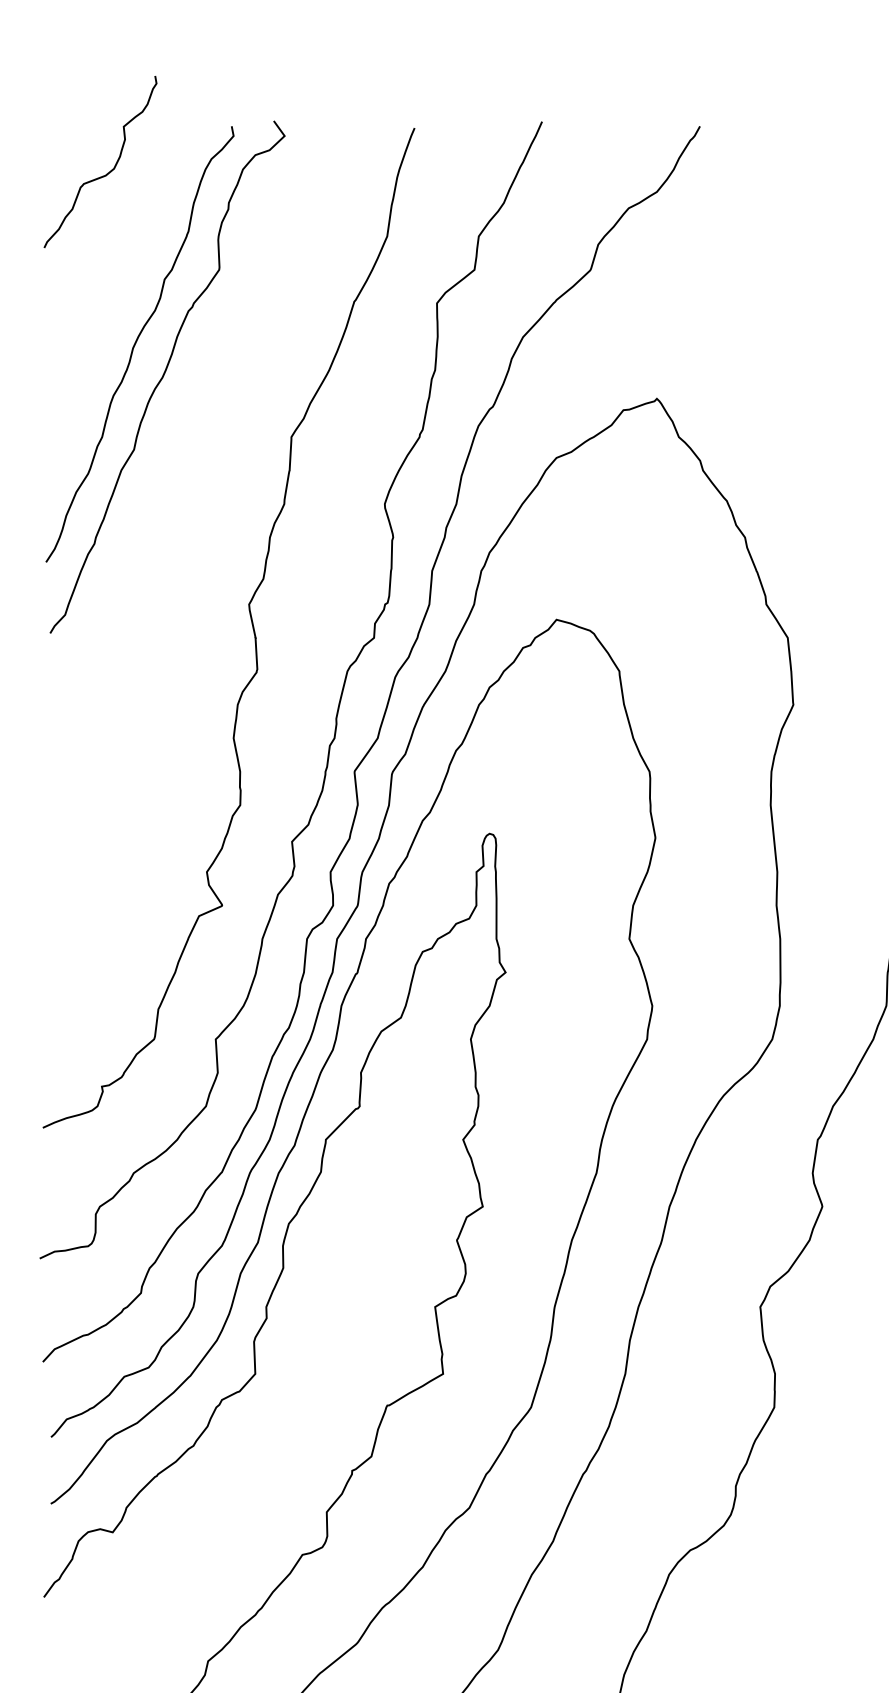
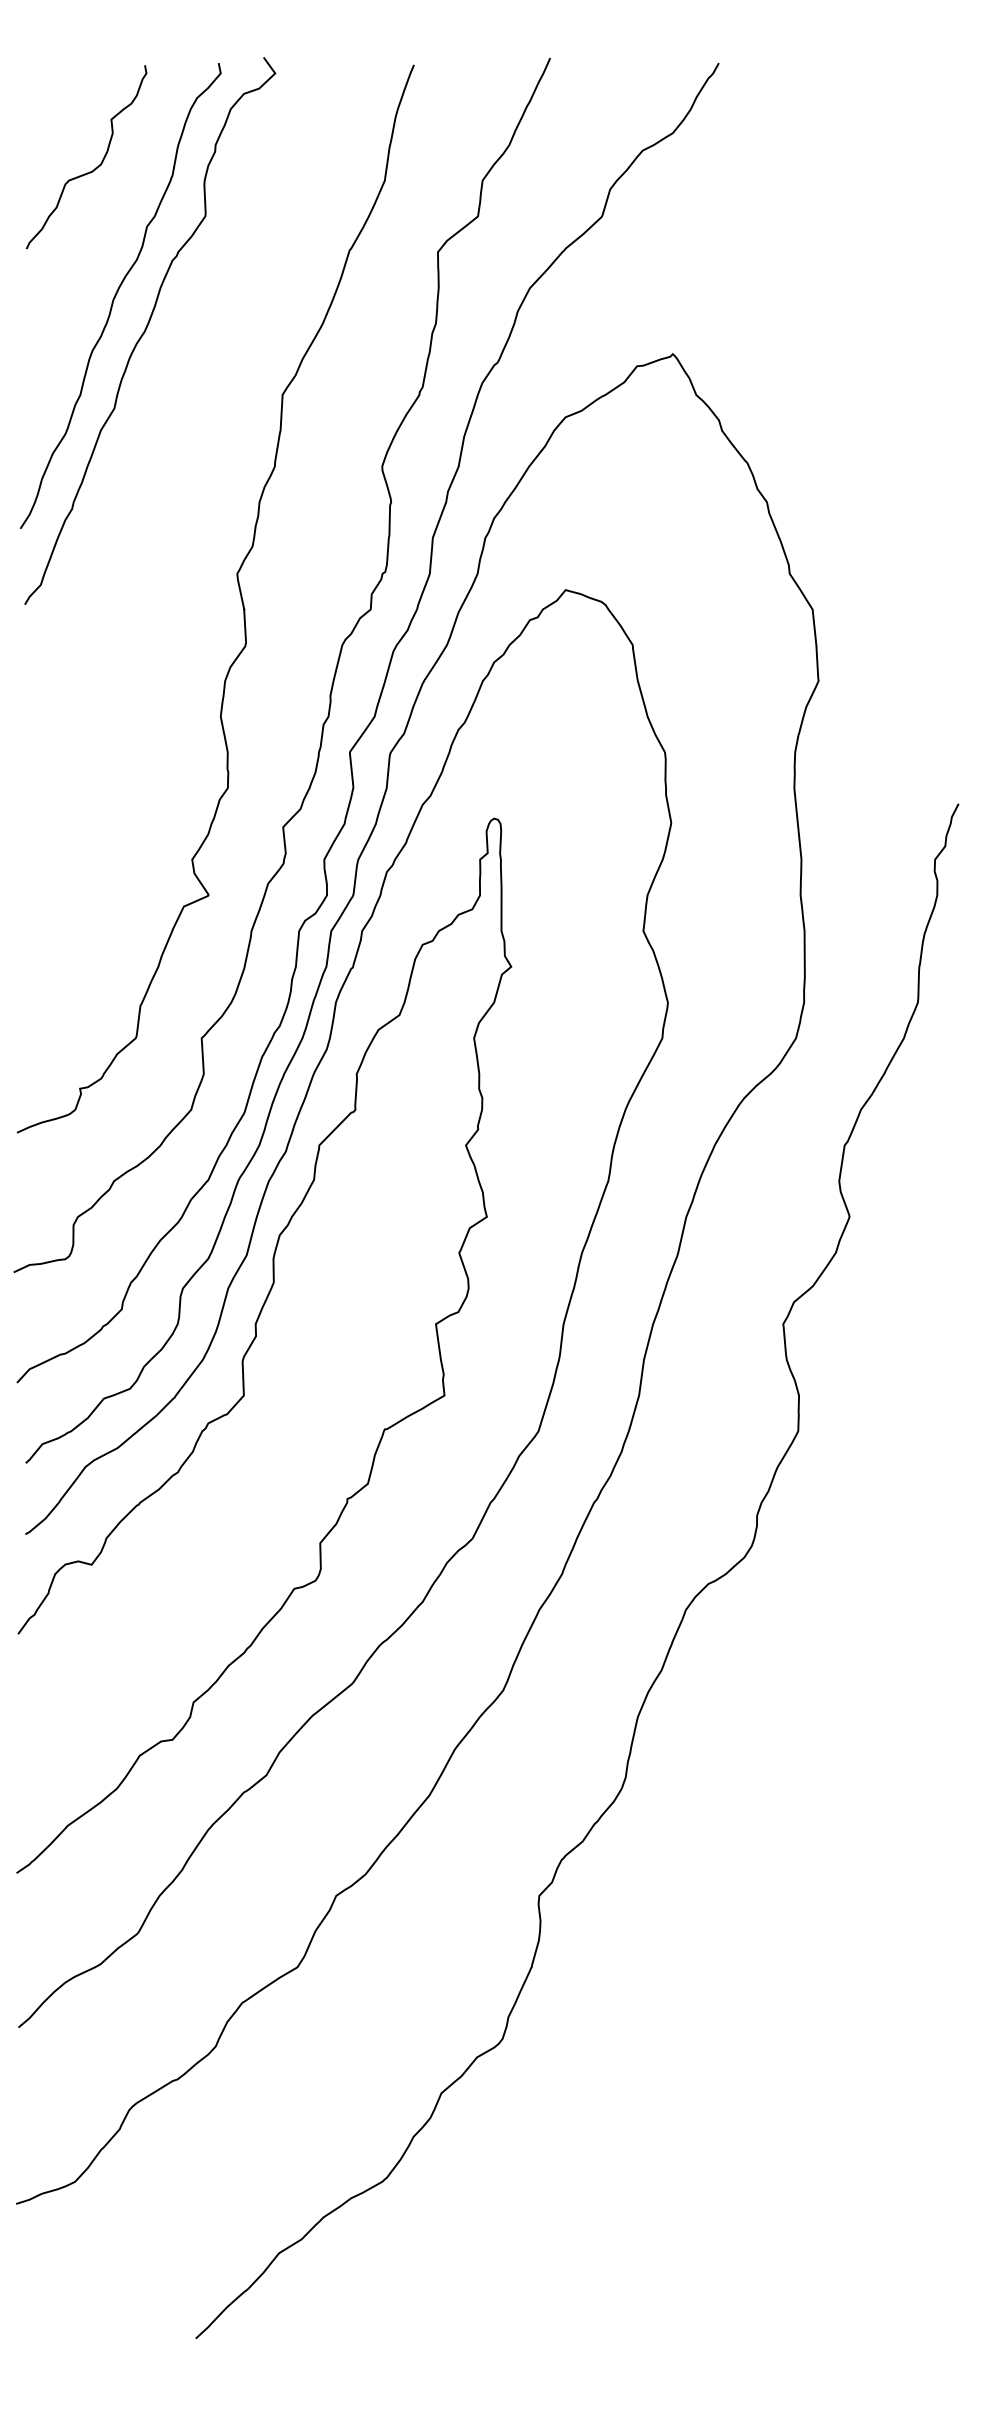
curve: (108, 171) -> (95, 167), moved

